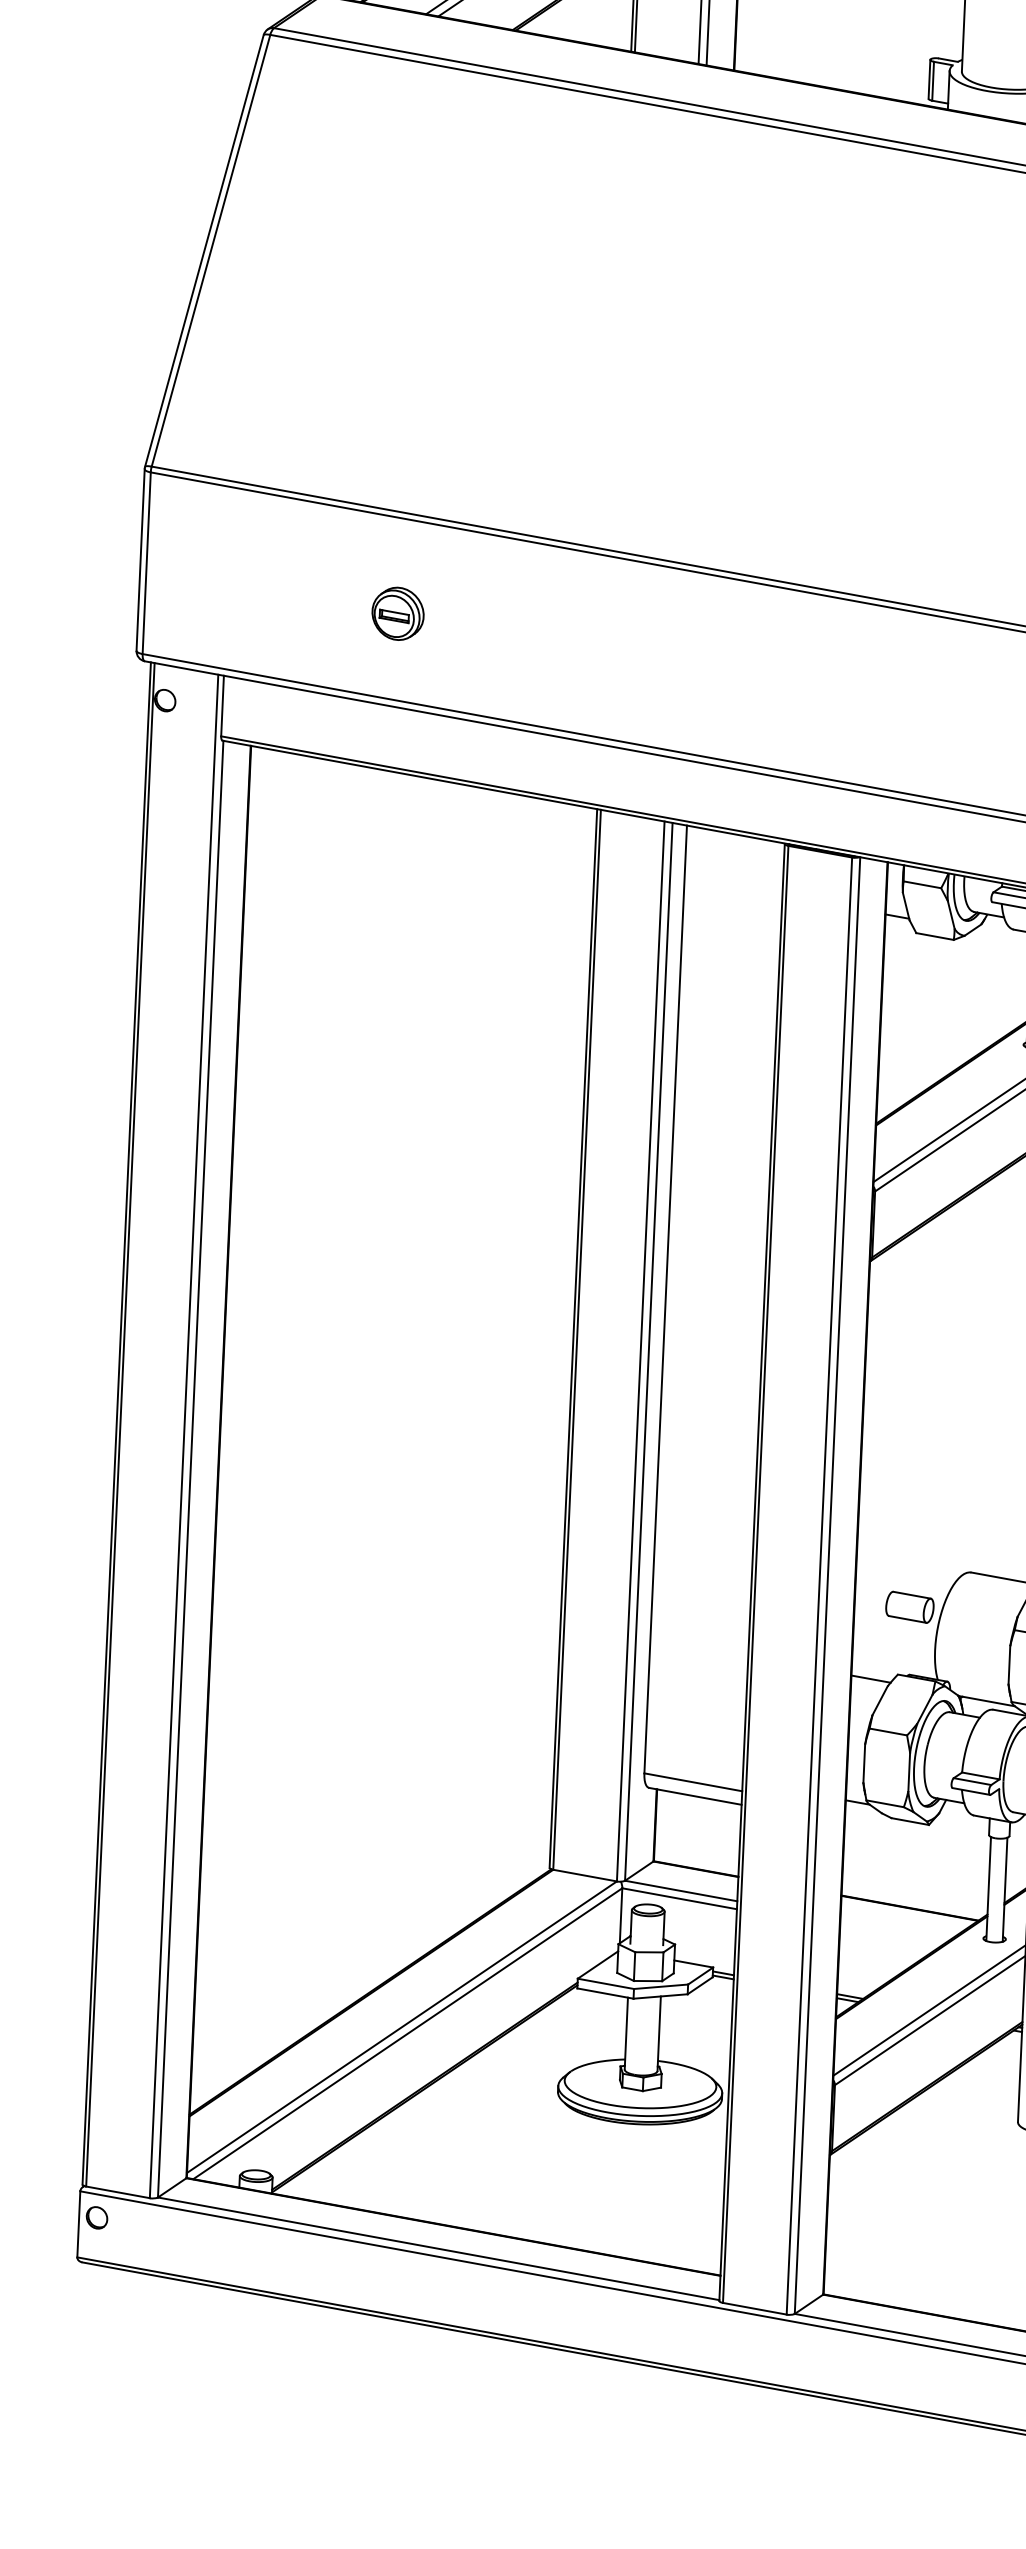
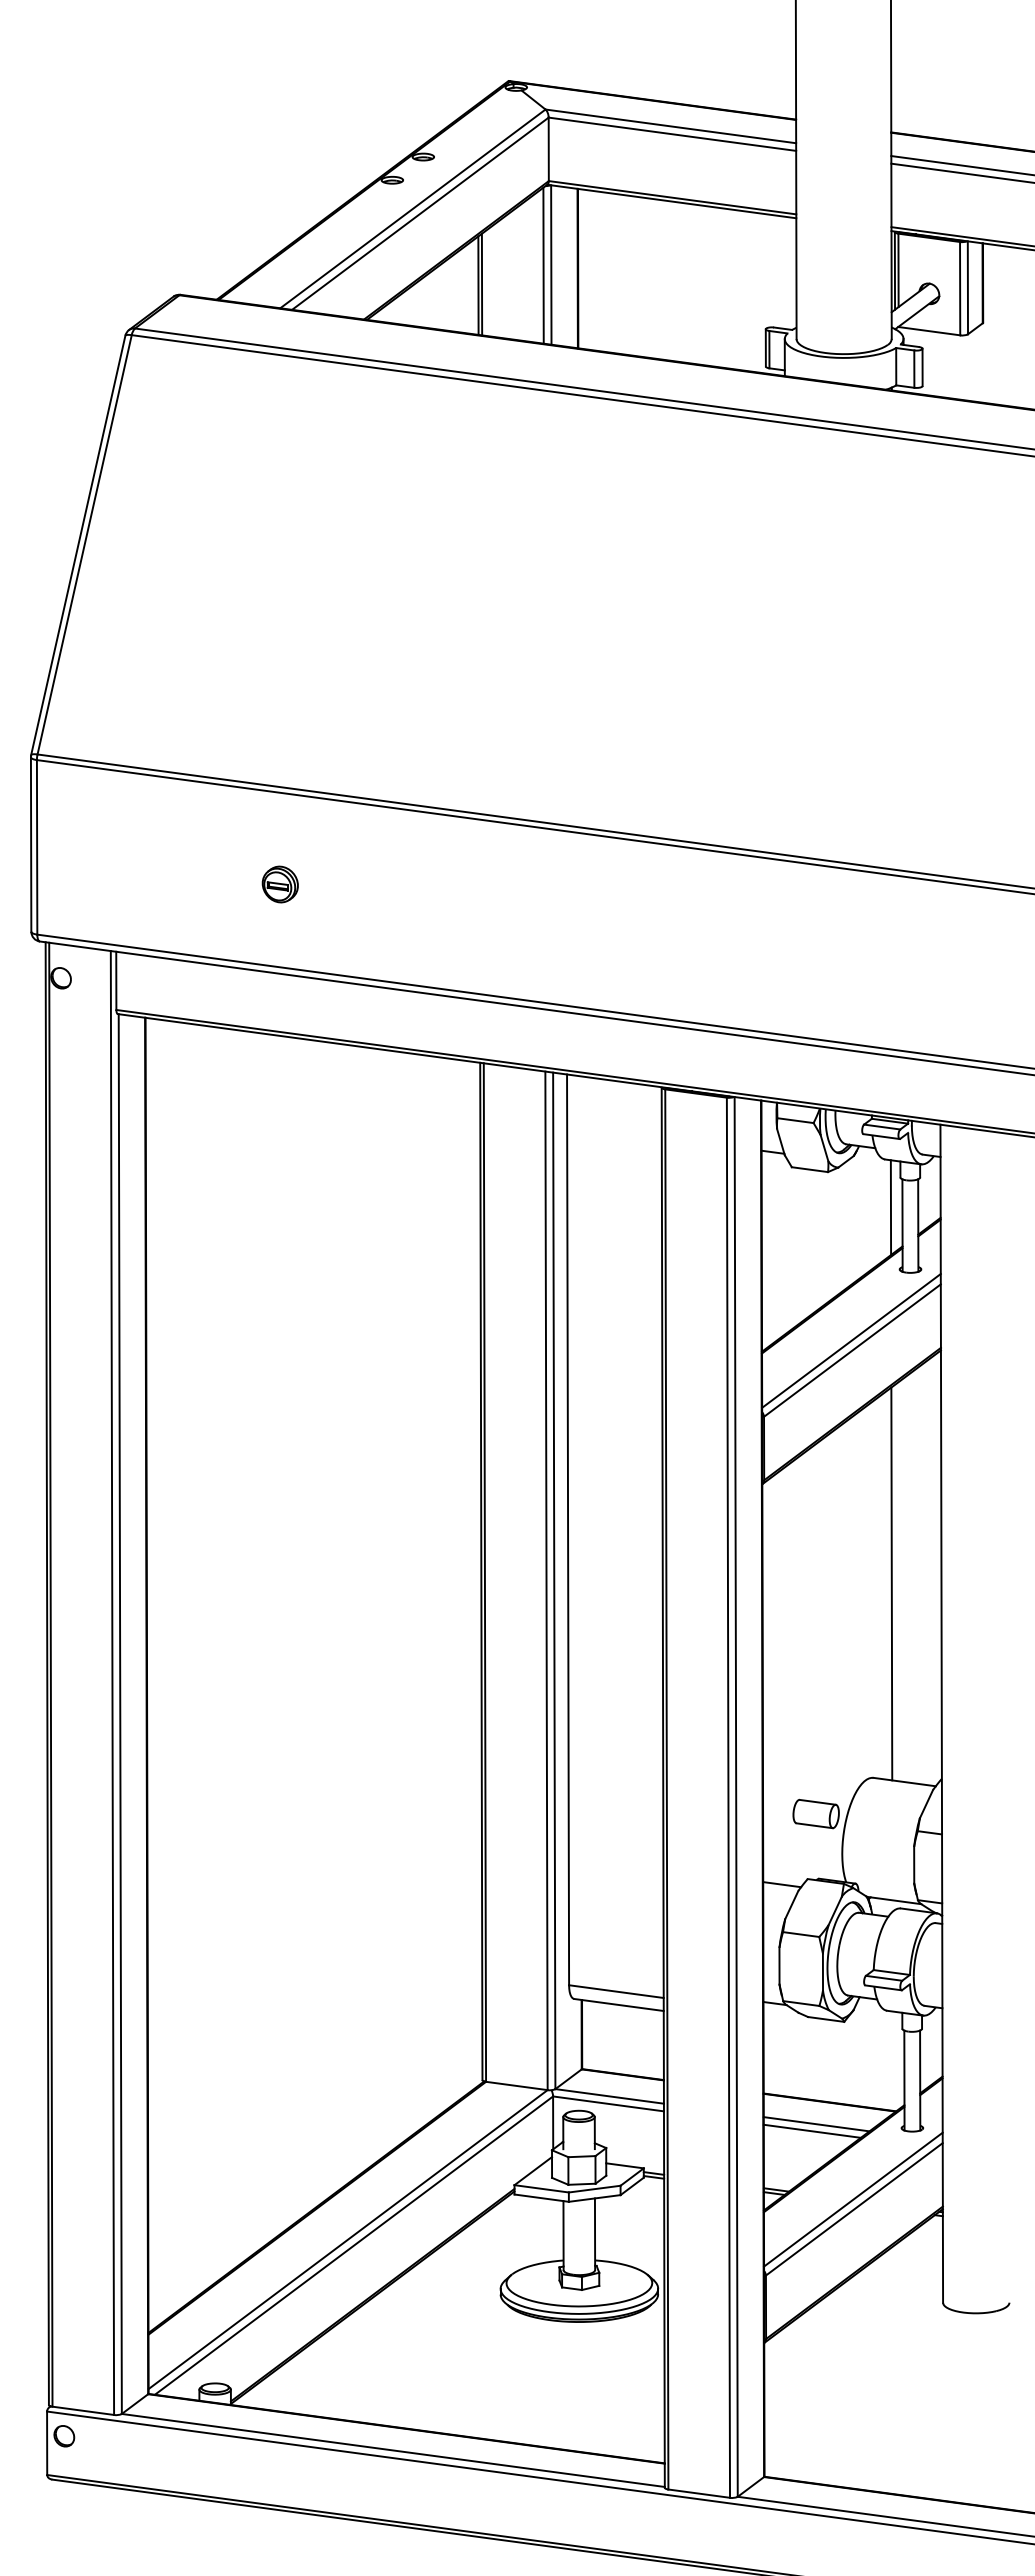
part: (397, 613) -> (279, 884), size x0.71
line: (1017, 979) -> (890, 1207), added
line: (999, 1371) -> (891, 1583), added
line: (895, 1930) -> (816, 2124), added
line: (889, 1936) -> (811, 2130), added

